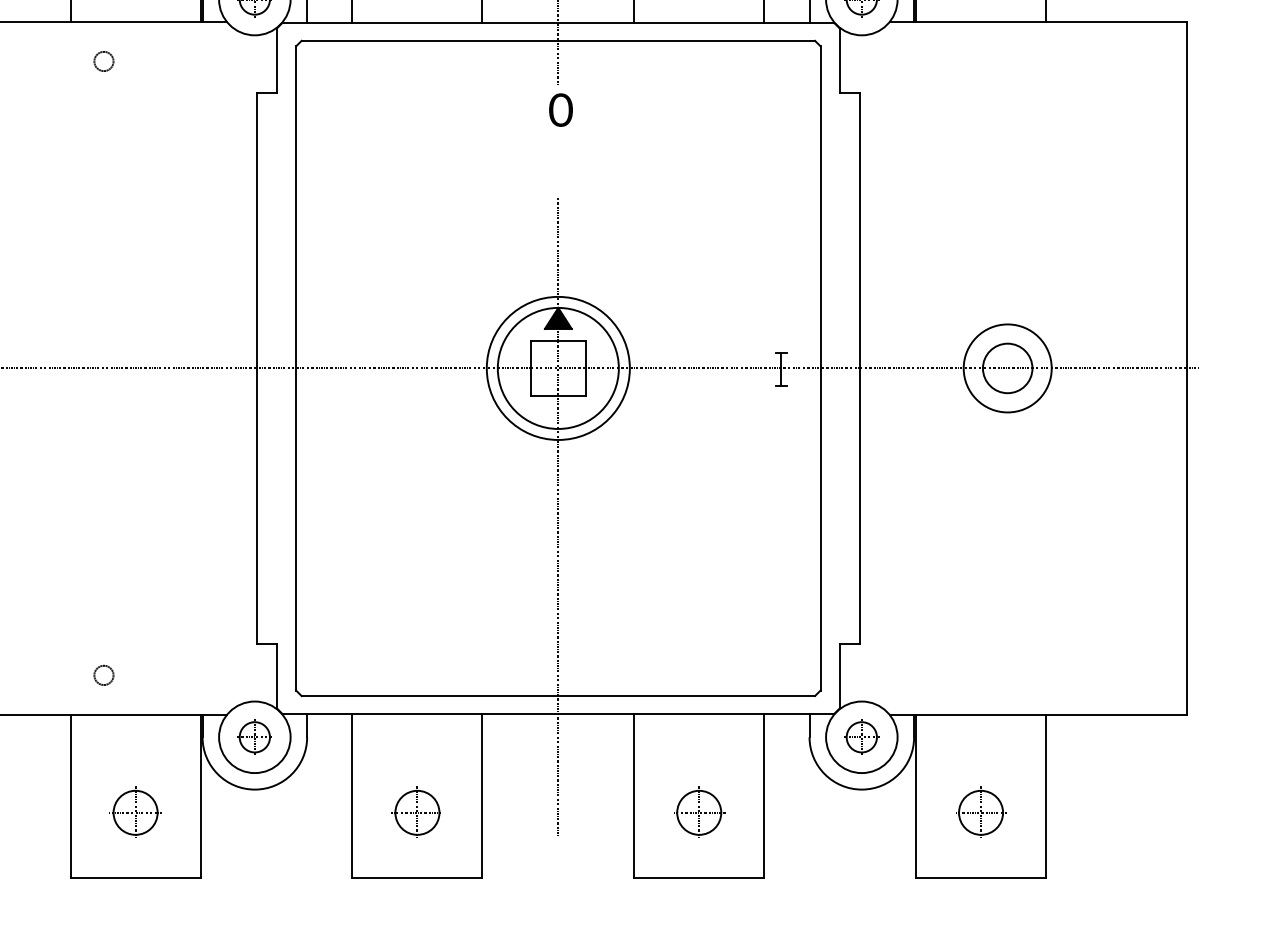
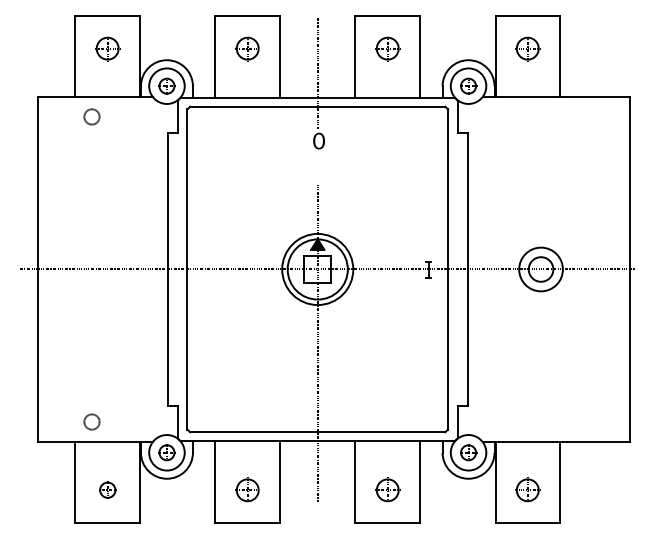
circle: (102, 60) -> (91, 116), size x1.6
circle: (102, 674) -> (91, 421), size x1.6
part: (135, 811) -> (107, 489), size x0.7

